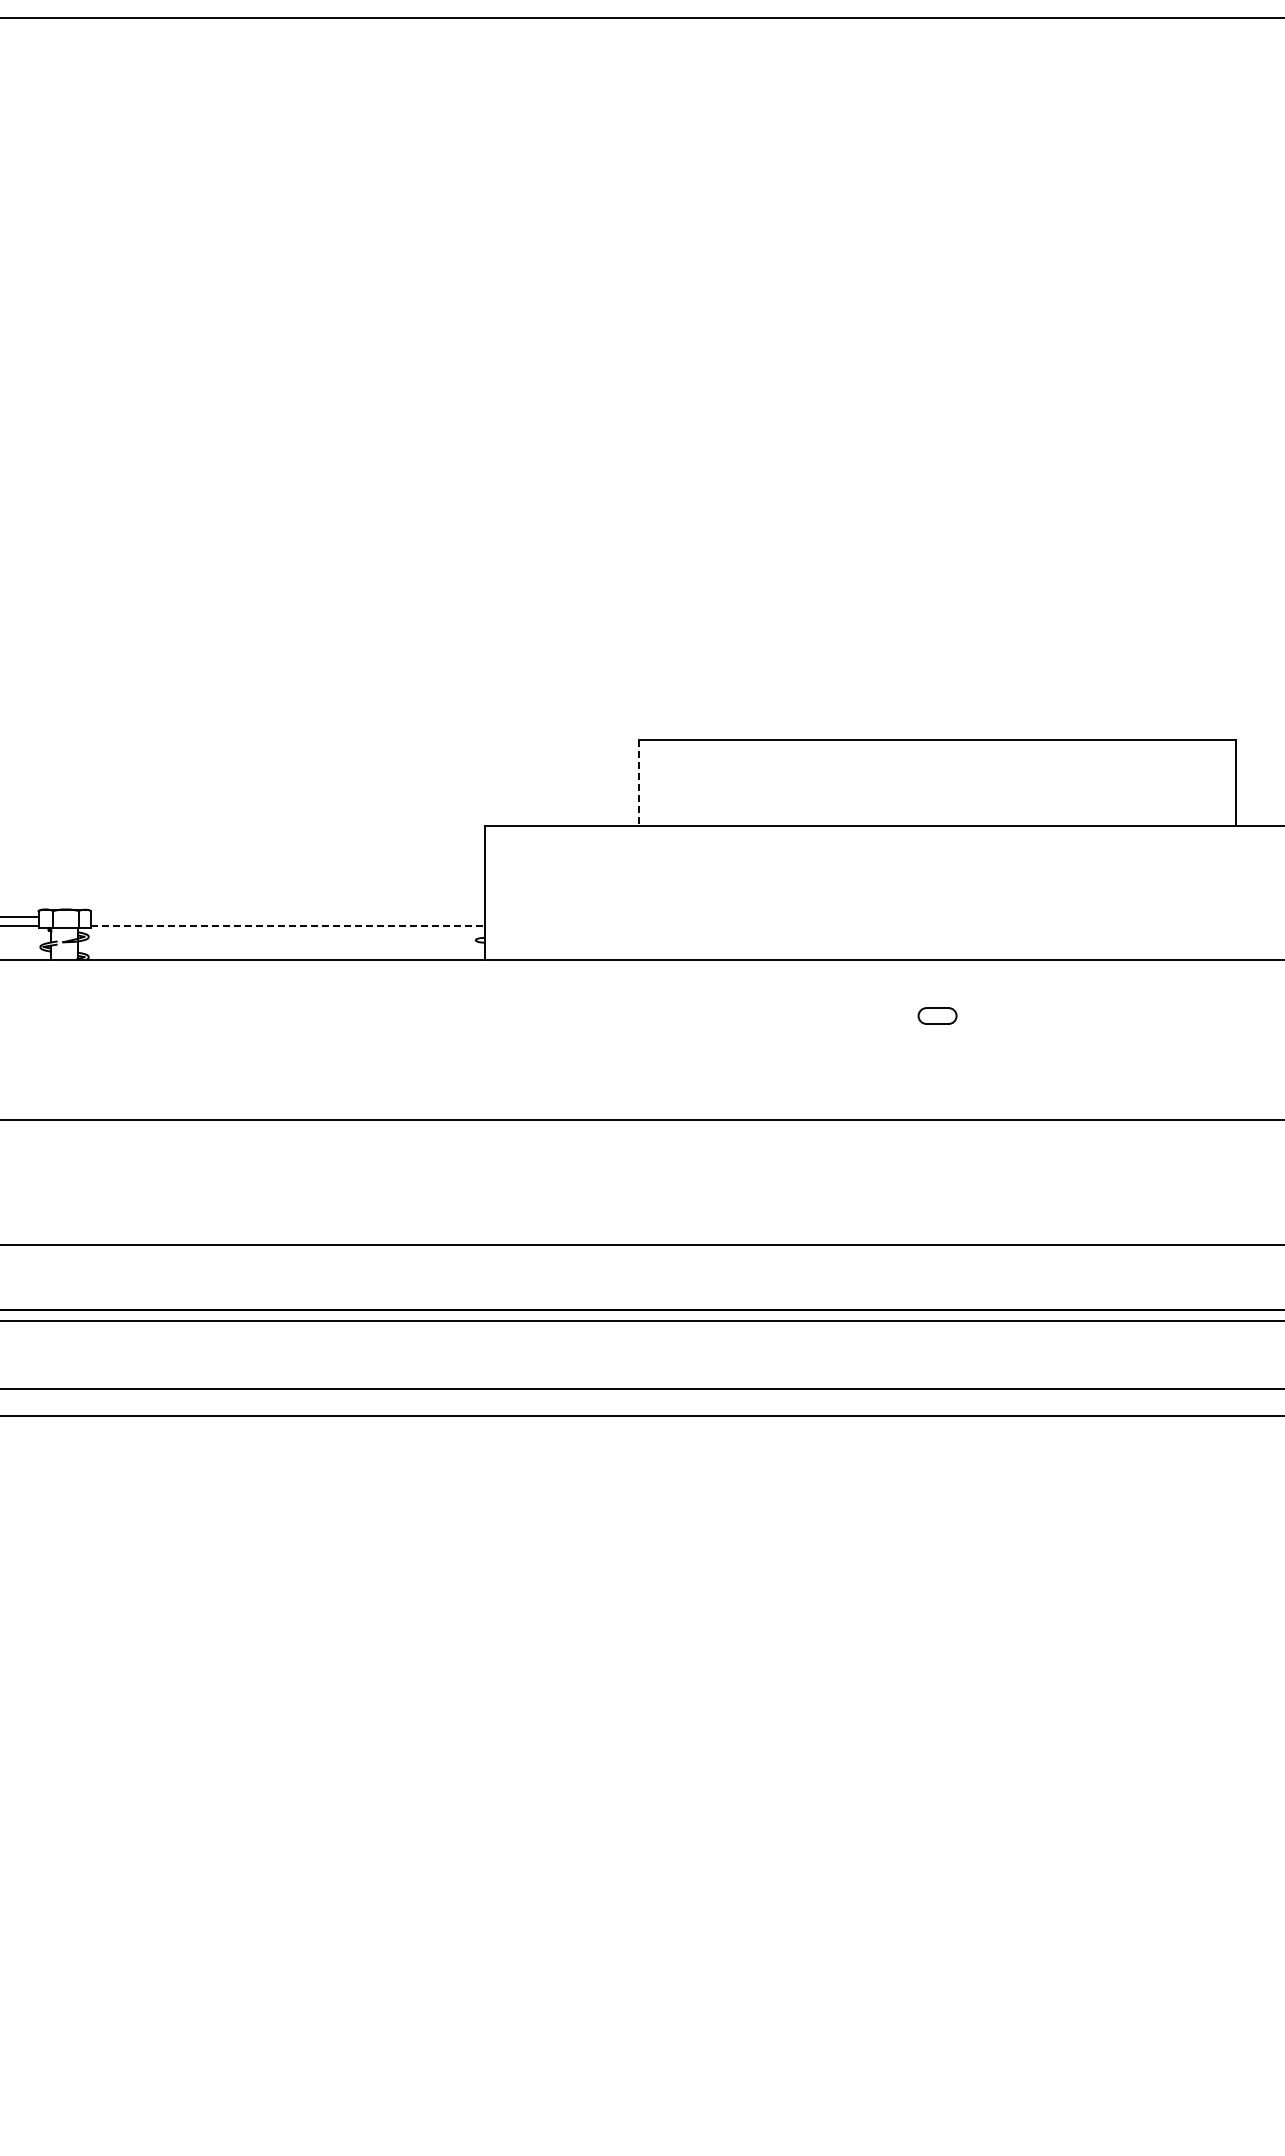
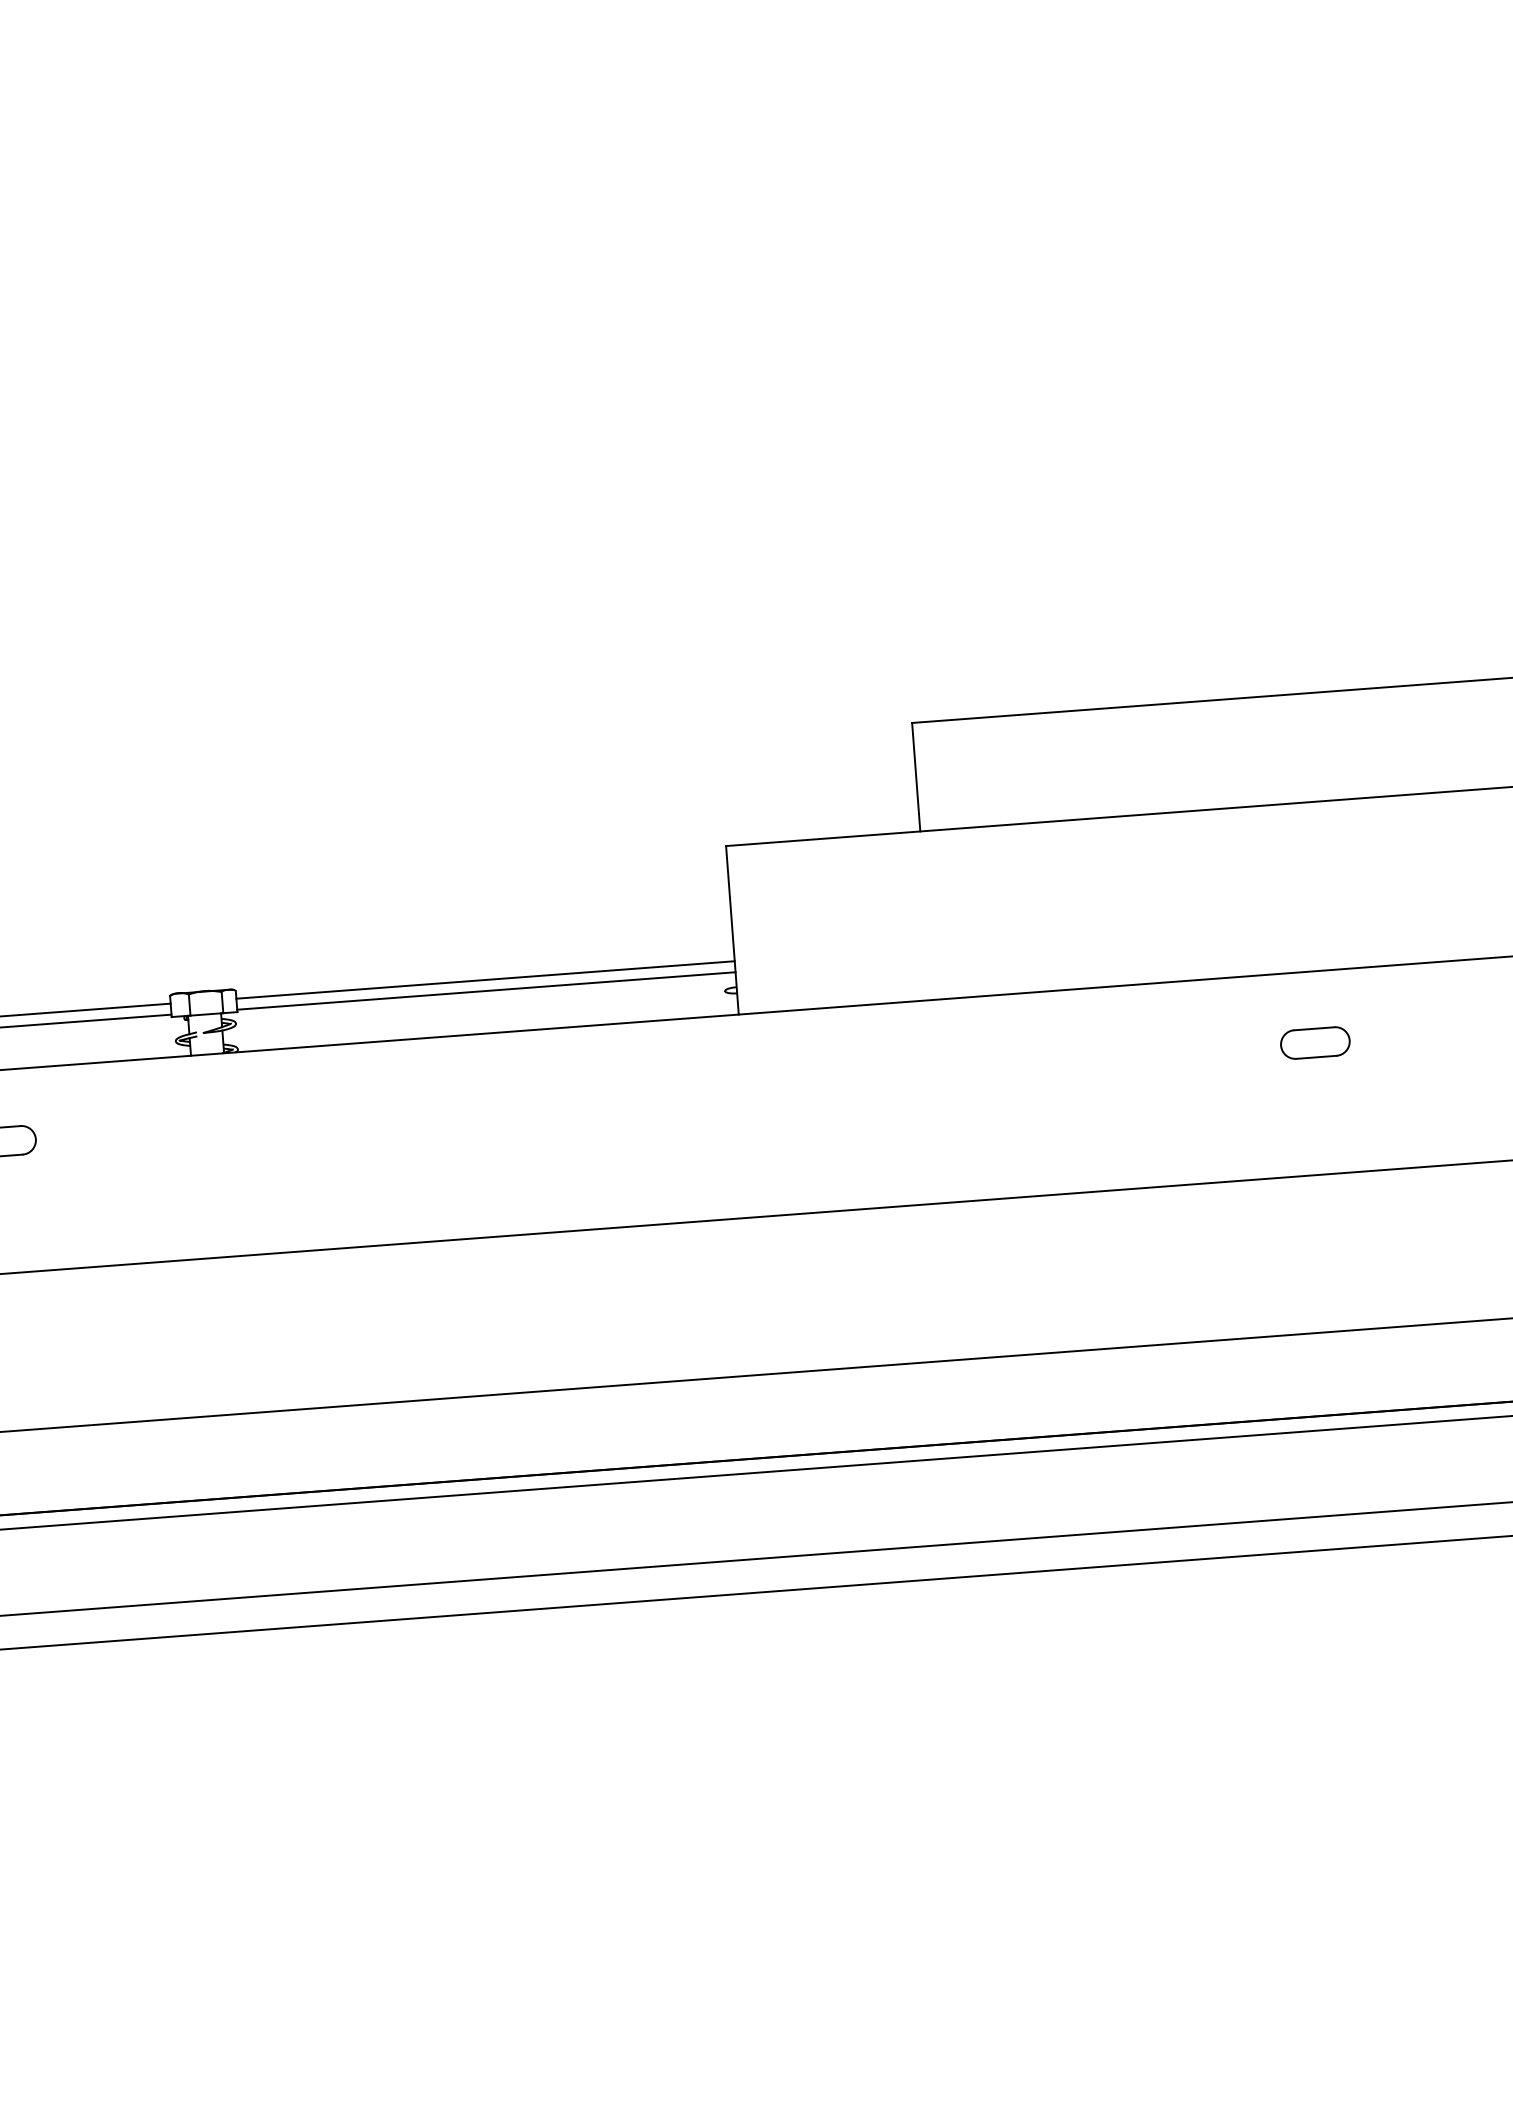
line: (639, 783) -> (916, 777), dashed -> solid
line: (287, 917) -> (485, 980), added
line: (288, 925) -> (487, 990), dashed -> solid
part: (937, 1015) -> (1315, 1042), size x1.43

